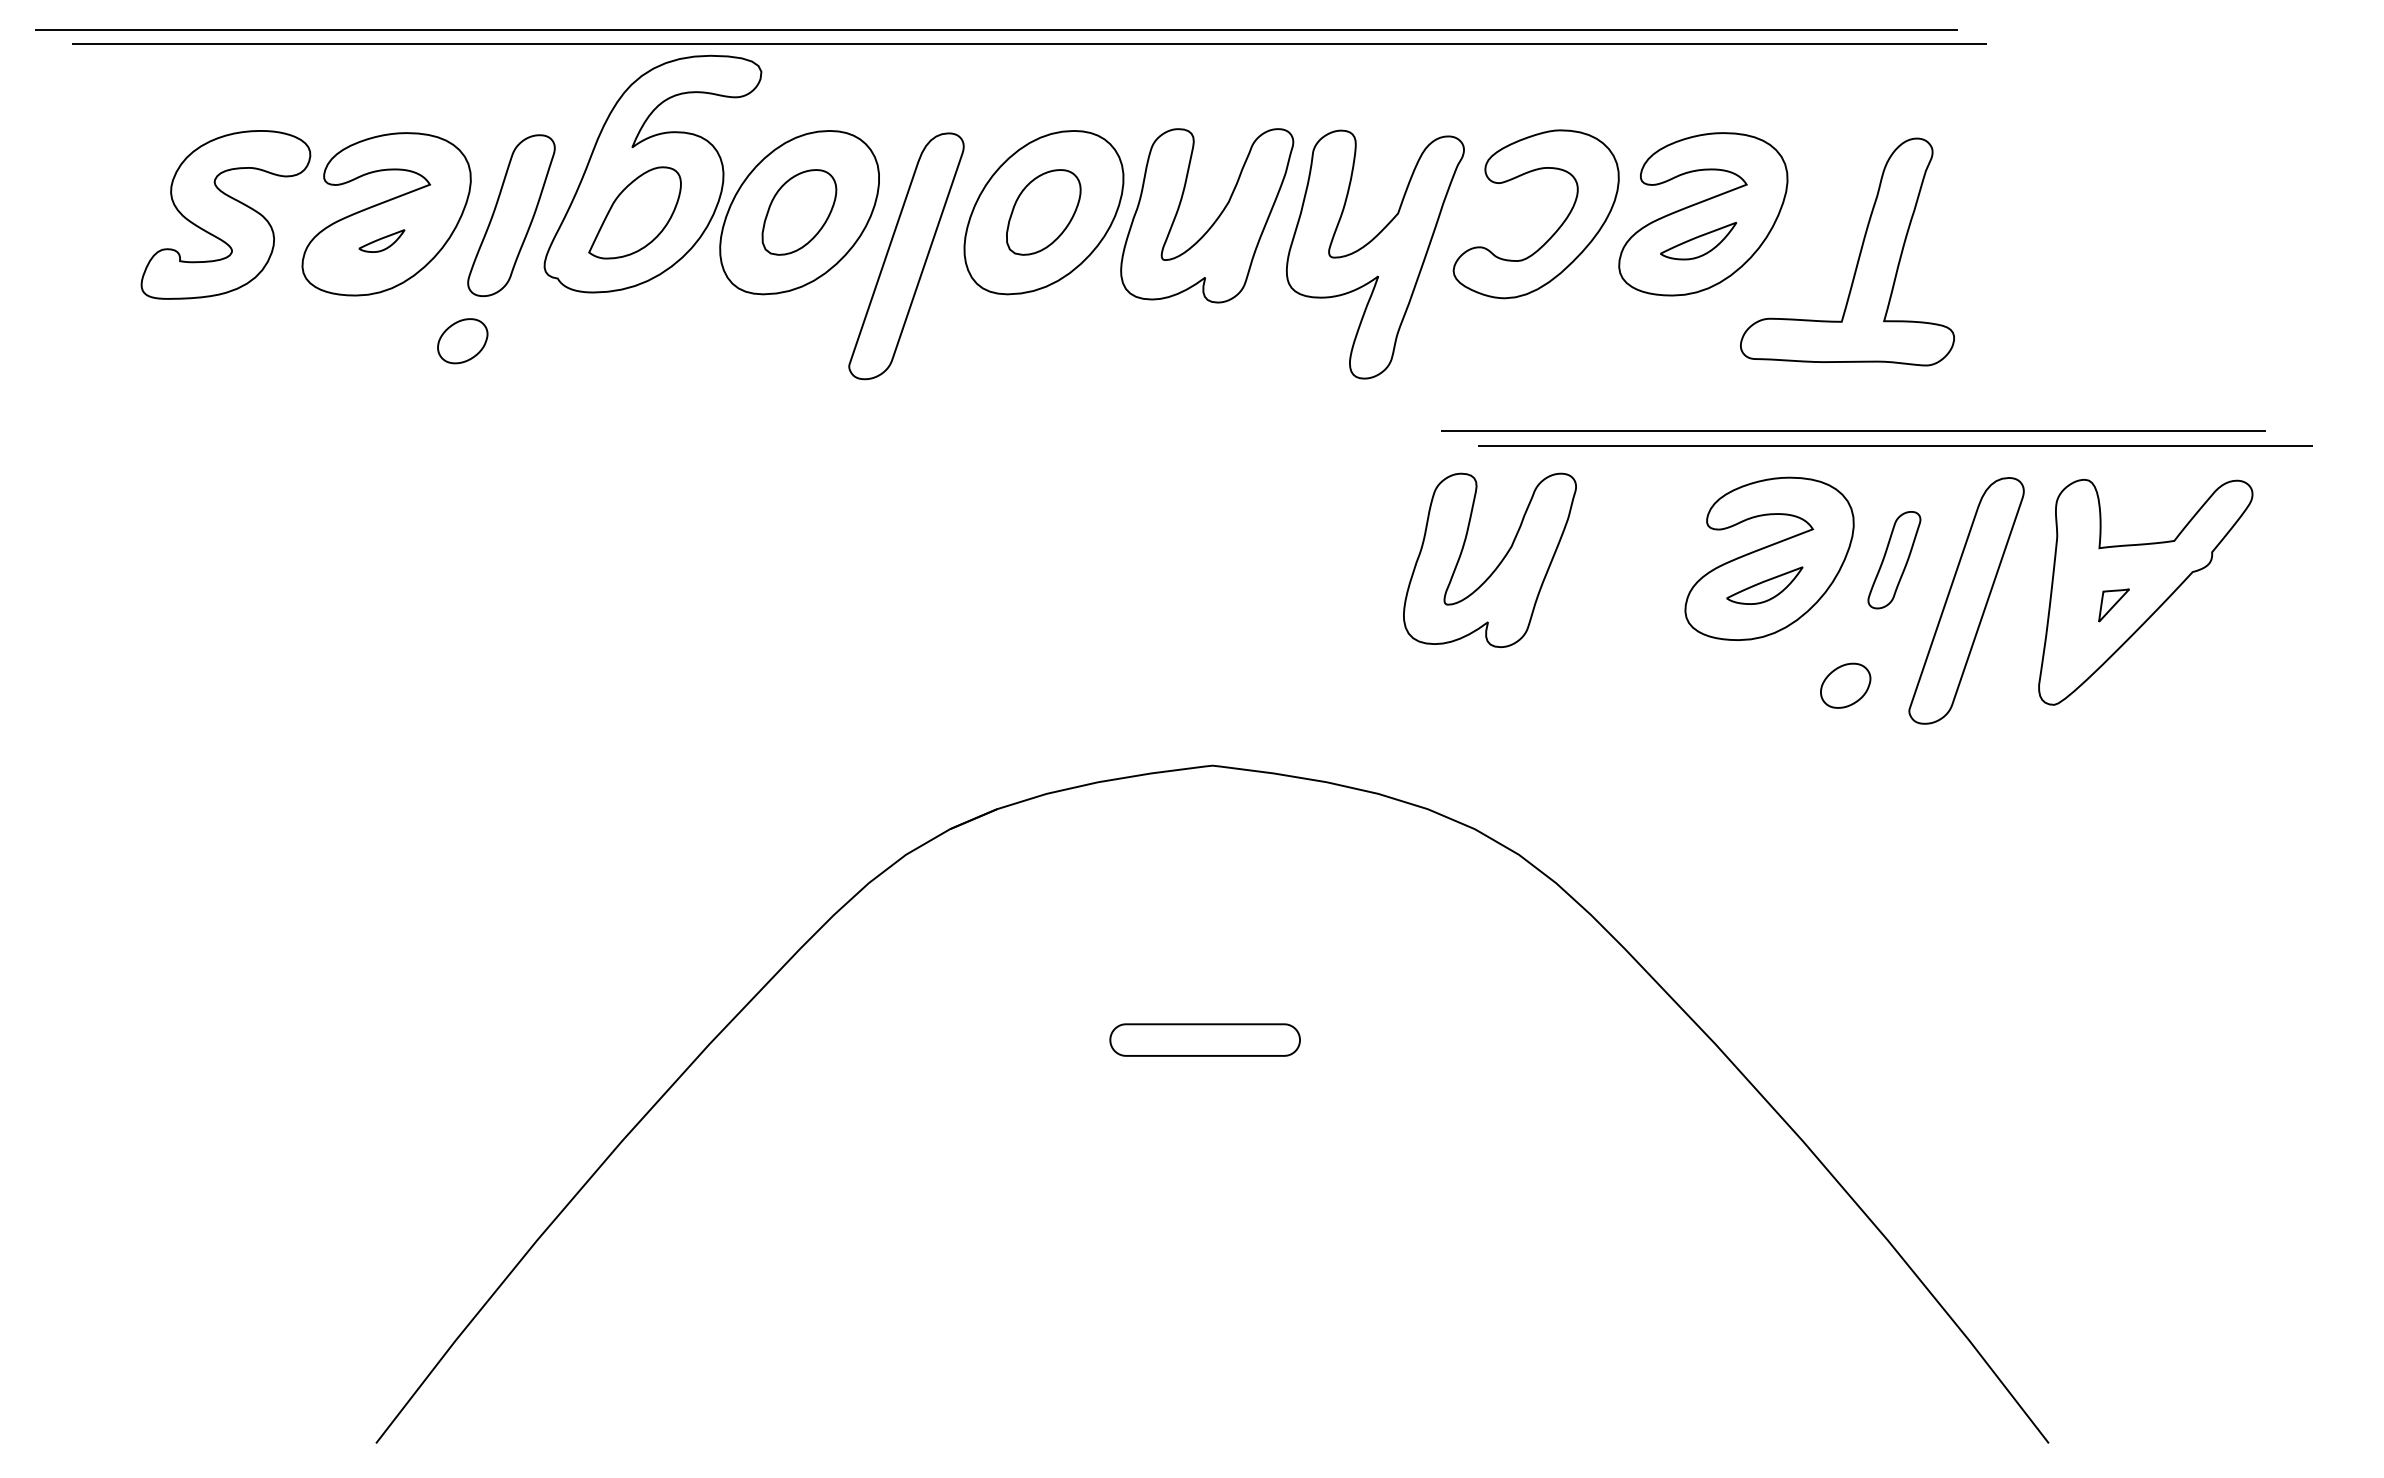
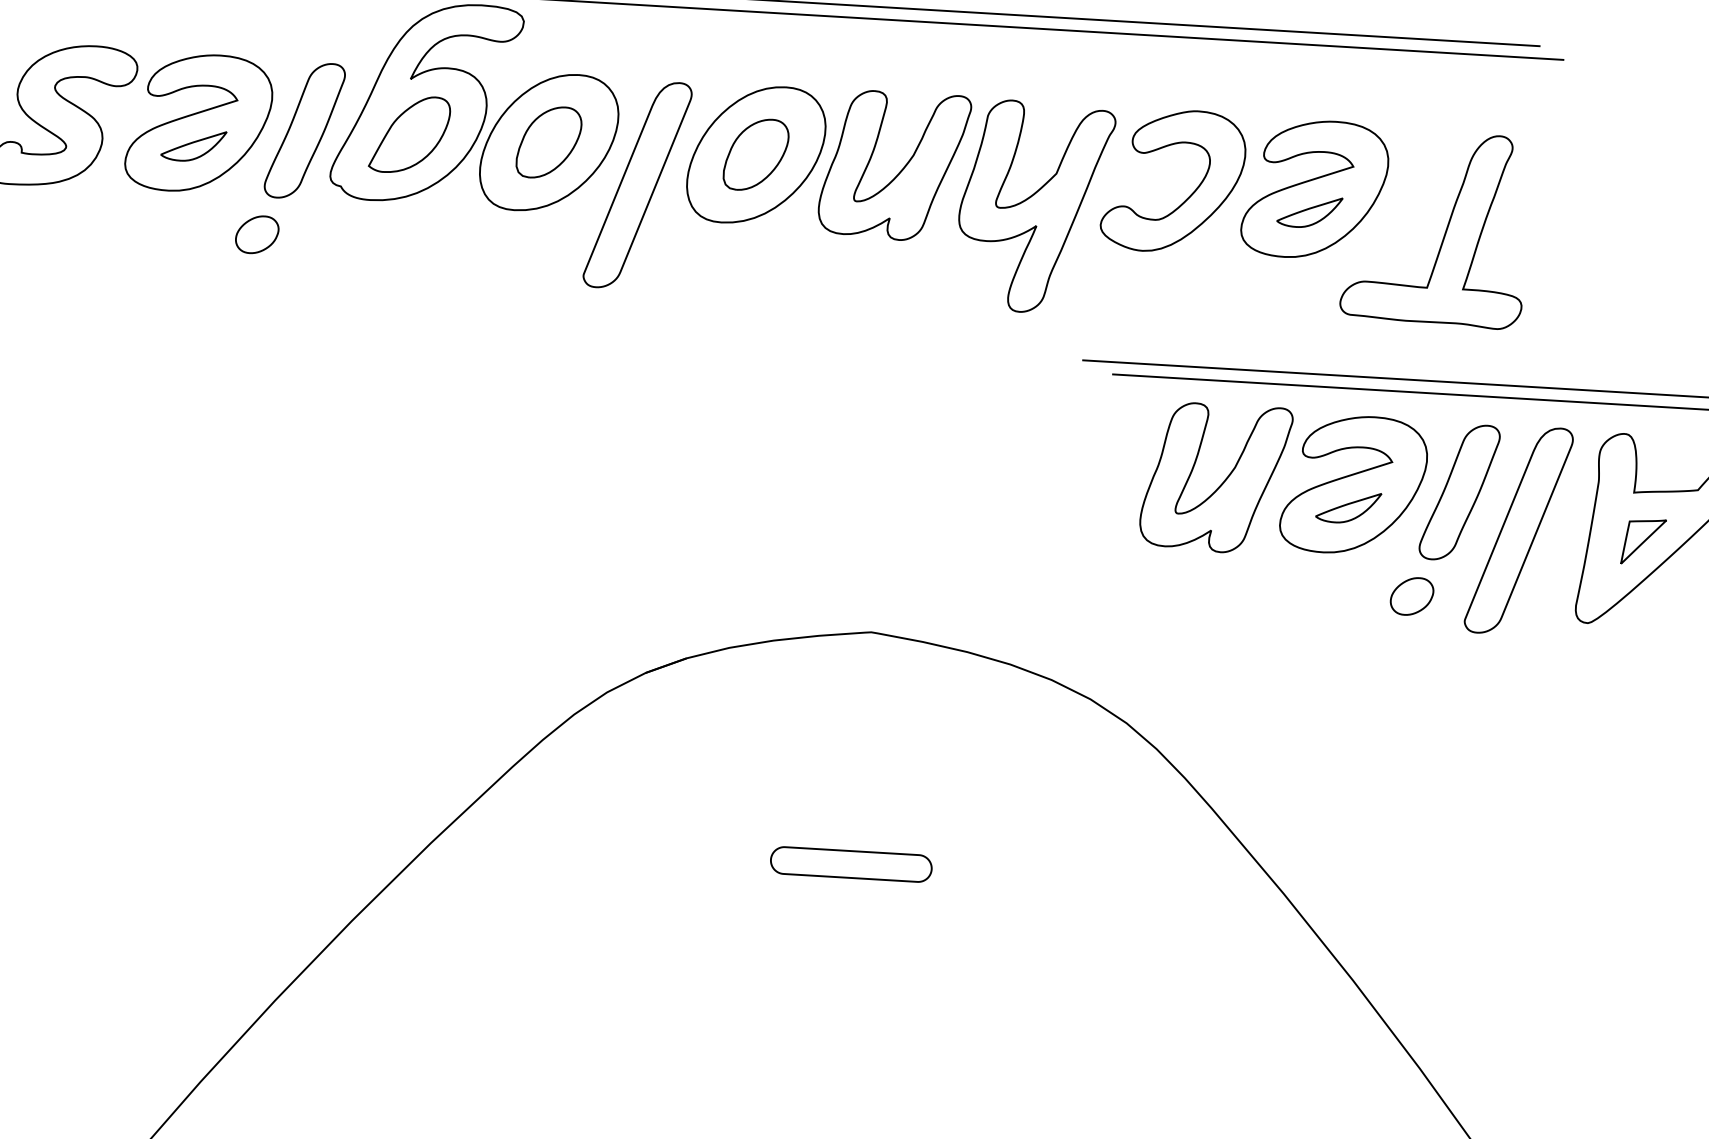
part: (381, 240) -> (193, 145), size x1.67
part: (1894, 559) -> (1459, 491), size x1.67
part: (1496, 566) -> (1221, 483), moved
part: (2113, 605) -> (1643, 541), size x1.67

